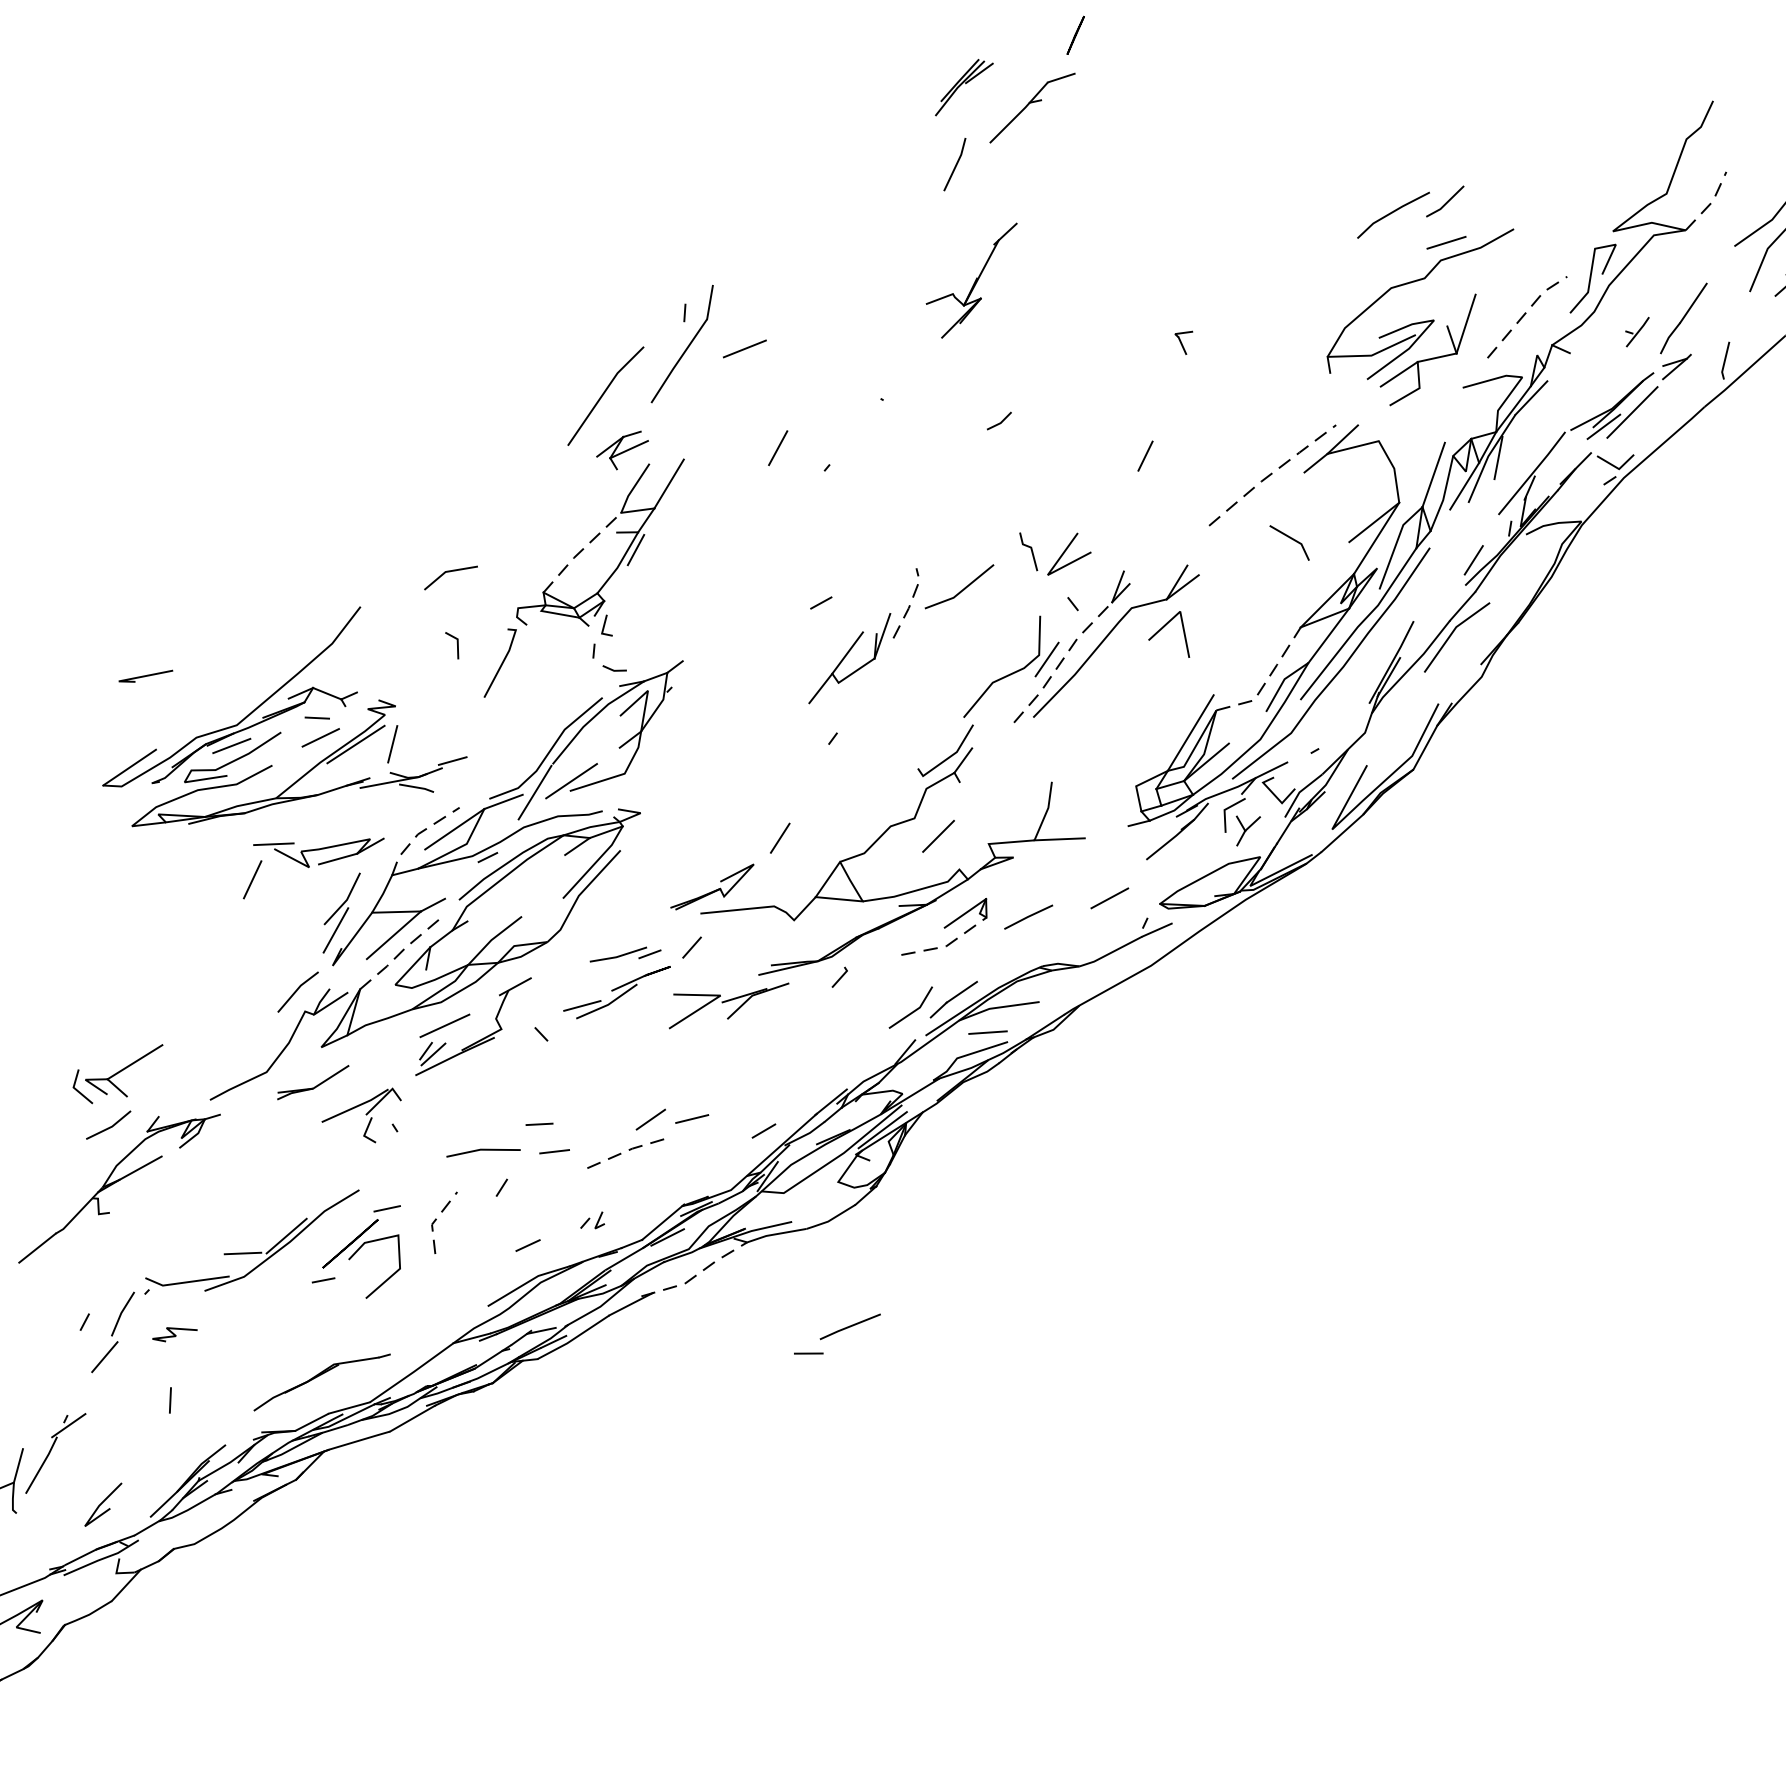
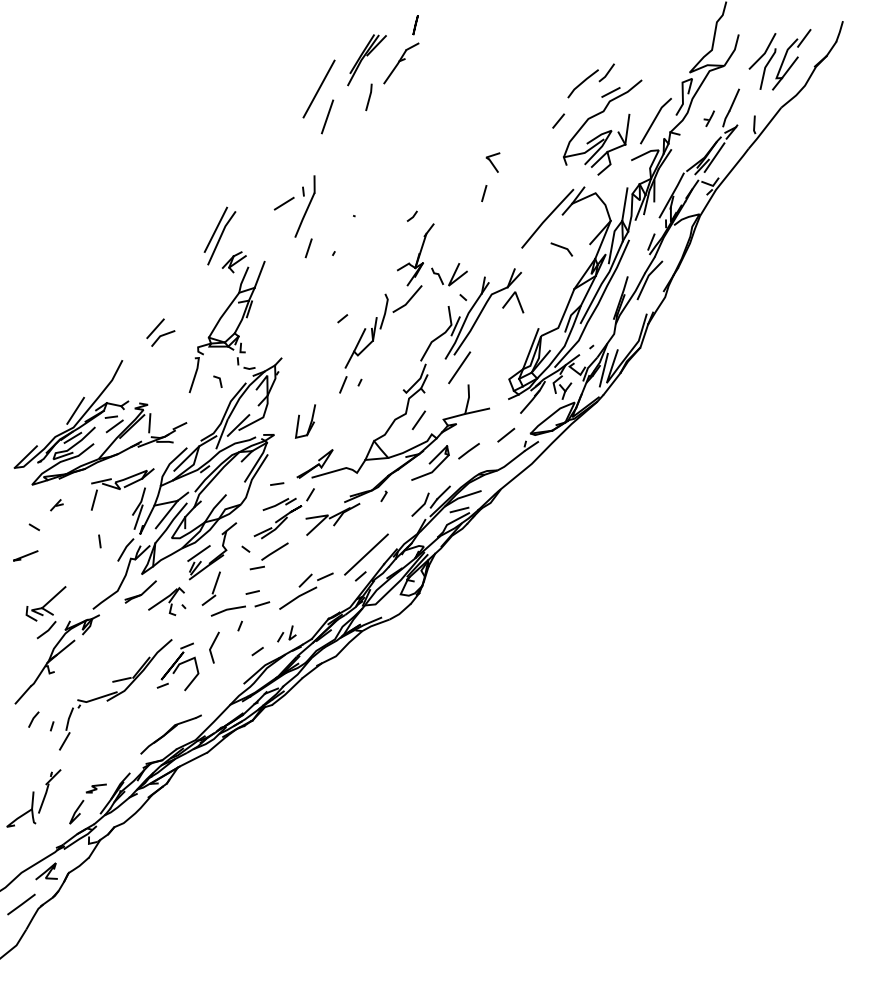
part: (963, 89) -> (366, 60), size x1.67
line: (856, 128) -> (318, 88), added
line: (864, 188) -> (327, 116), added
line: (1711, 202) -> (734, 50), dashed -> solid
part: (969, 278) -> (415, 254), moved
line: (1330, 280) -> (558, 120), added
line: (1524, 313) -> (654, 119), dashed -> solid
part: (1181, 341) -> (492, 162), size x1.67
part: (681, 343) -> (304, 206), moved
line: (596, 376) -> (215, 229), added
line: (1145, 456) -> (484, 193), moved
line: (1272, 472) -> (547, 217), dashed -> solid
line: (579, 552) -> (222, 315), dashed -> solid
line: (438, 554) -> (155, 328), added
line: (910, 601) -> (385, 310), dashed -> solid
line: (455, 645) -> (219, 381), moved
line: (1061, 660) -> (462, 325), dashed -> solid
line: (145, 675) -> (25, 555), moved
line: (1266, 680) -> (562, 317), dashed -> solid
line: (247, 691) -> (75, 410), added
line: (1039, 744) -> (459, 367), added
part: (708, 797) -> (305, 421), added
line: (1330, 800) -> (603, 369), added
line: (417, 834) -> (169, 464), dashed -> solid
line: (780, 837) -> (343, 384), moved
part: (173, 876) -> (56, 505), added
line: (119, 912) -> (33, 527), added
line: (629, 912) -> (277, 483), added
line: (947, 944) -> (432, 471), dashed -> solid
line: (400, 953) -> (171, 522), dashed -> solid
line: (783, 1088) -> (366, 554), added
part: (455, 1100) -> (210, 588), added
line: (630, 1149) -> (298, 596), dashed -> solid
part: (592, 1219) -> (286, 633), size x1.67
line: (435, 1220) -> (211, 647), dashed -> solid
line: (697, 1274) -> (341, 650), dashed -> solid
line: (49, 1301) -> (33, 719), added
line: (173, 1334) -> (95, 788), moved
part: (835, 1334) -> (268, 556), moved
line: (169, 1400) -> (99, 541), moved

